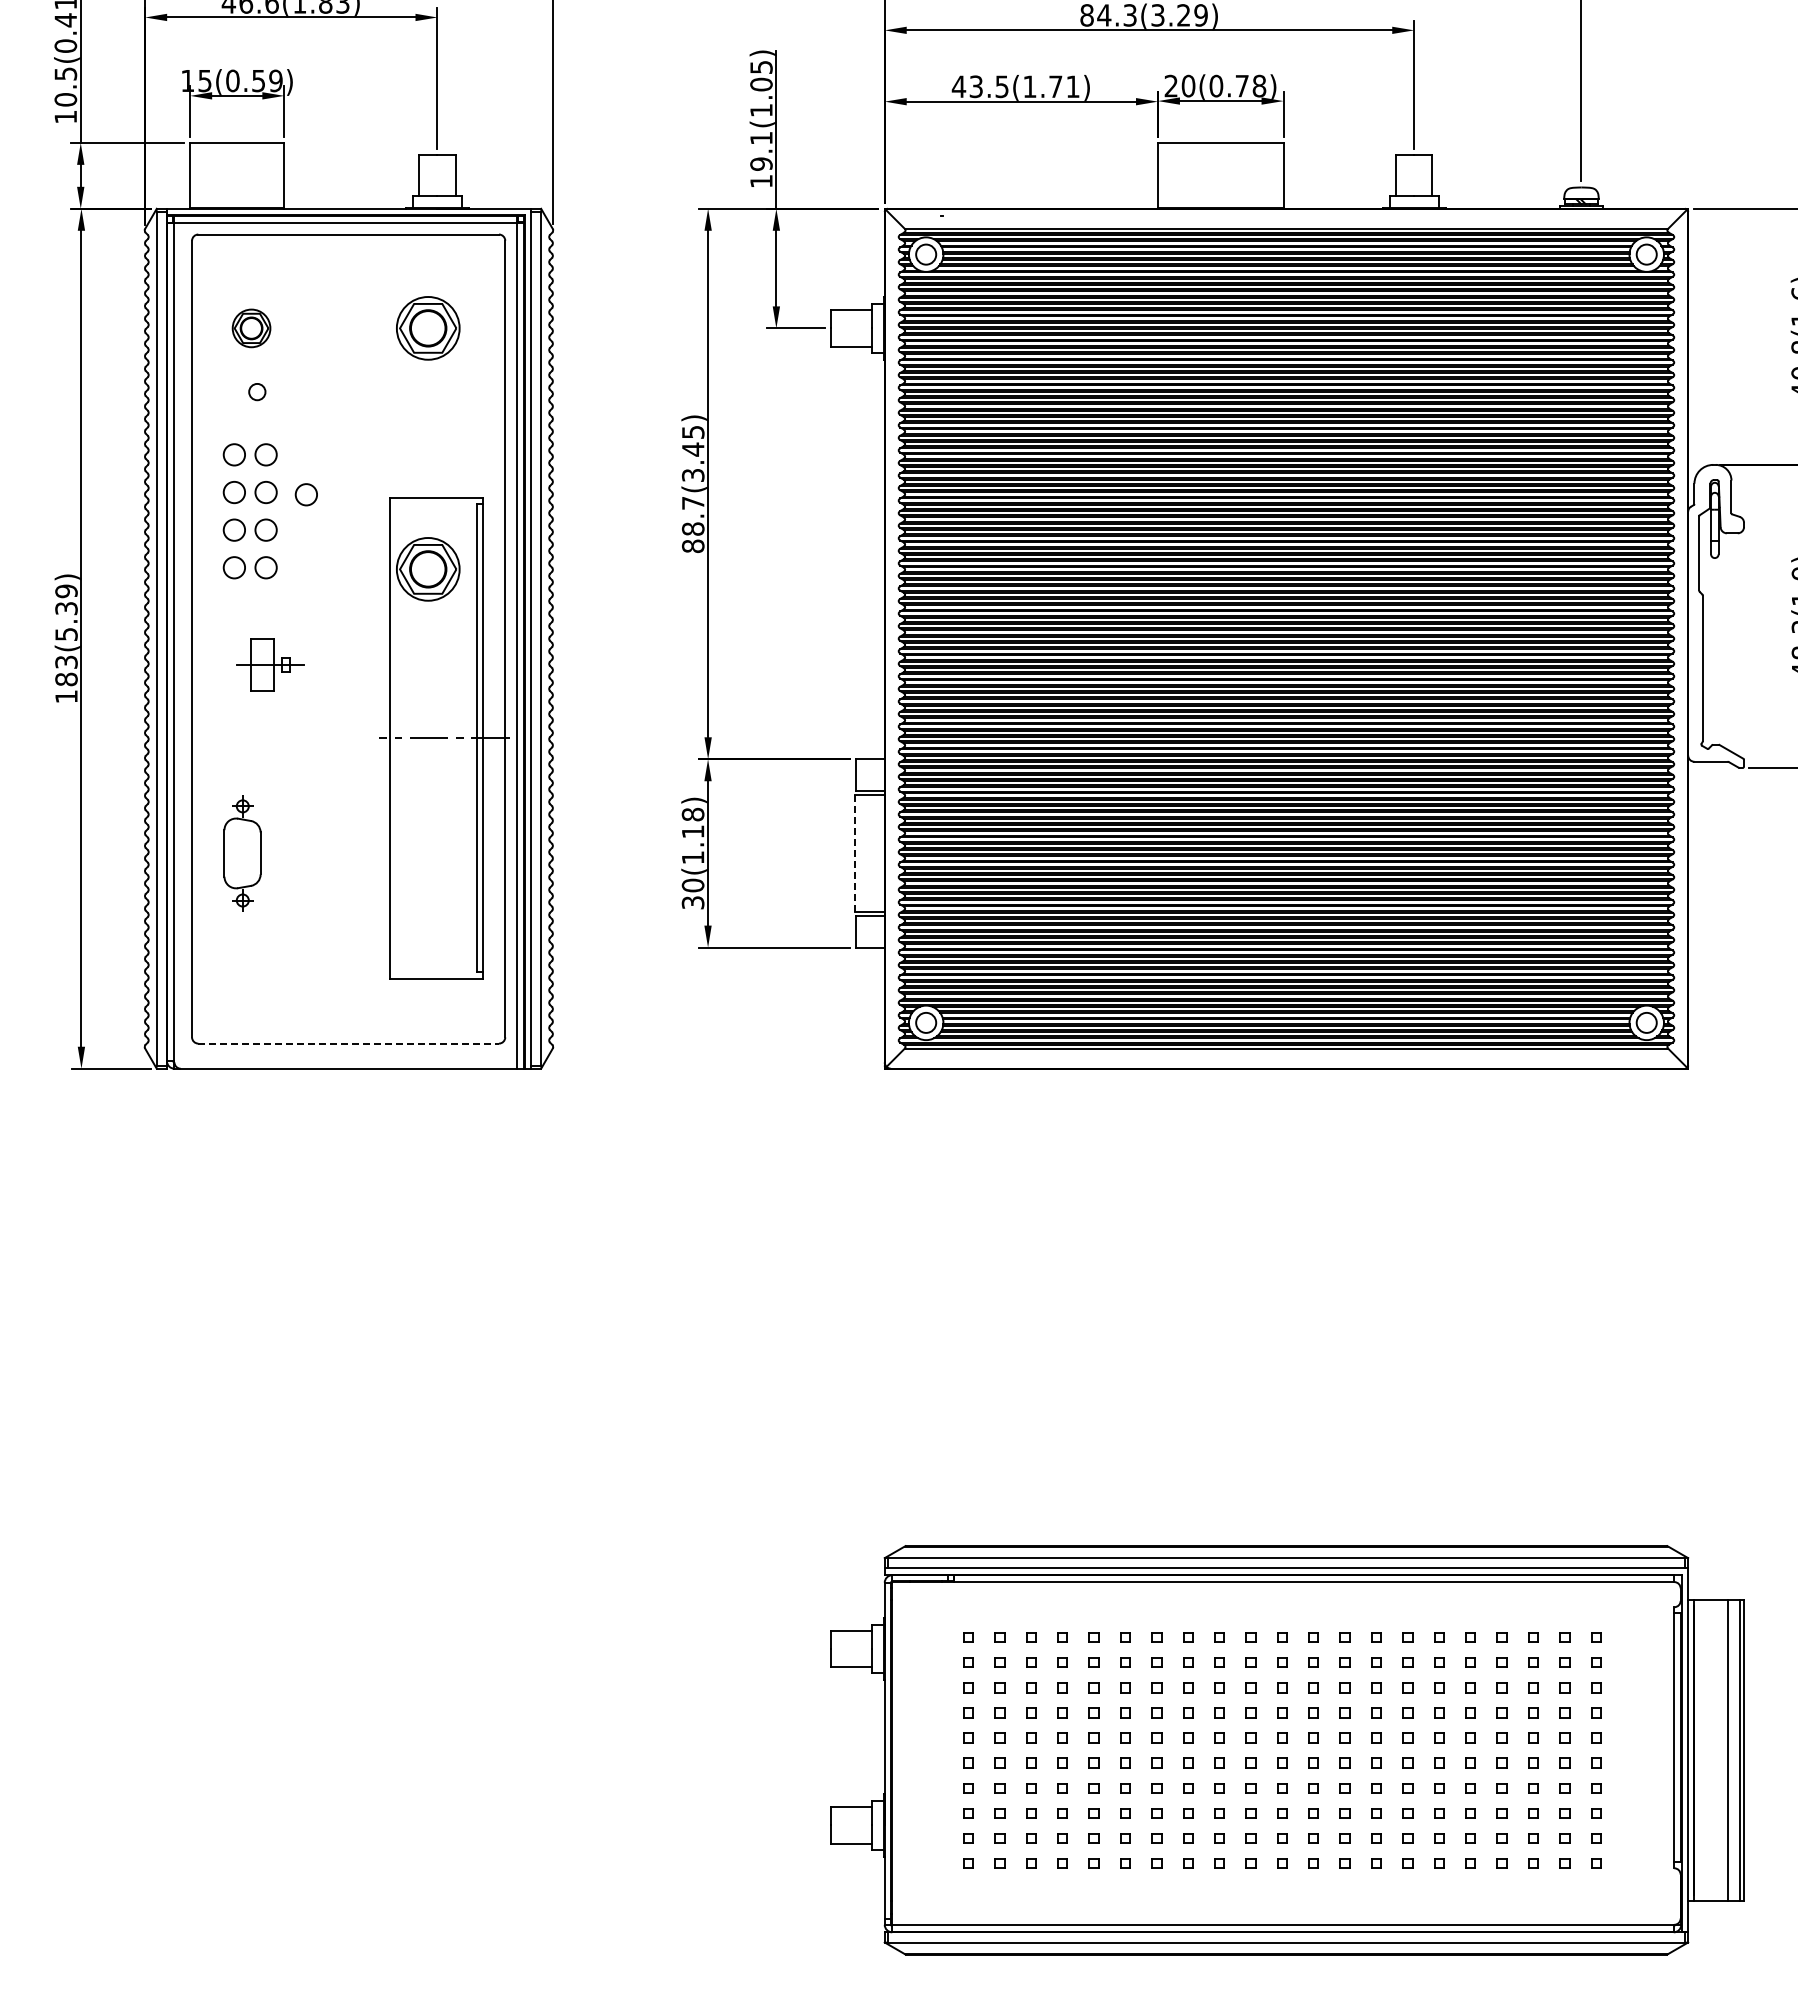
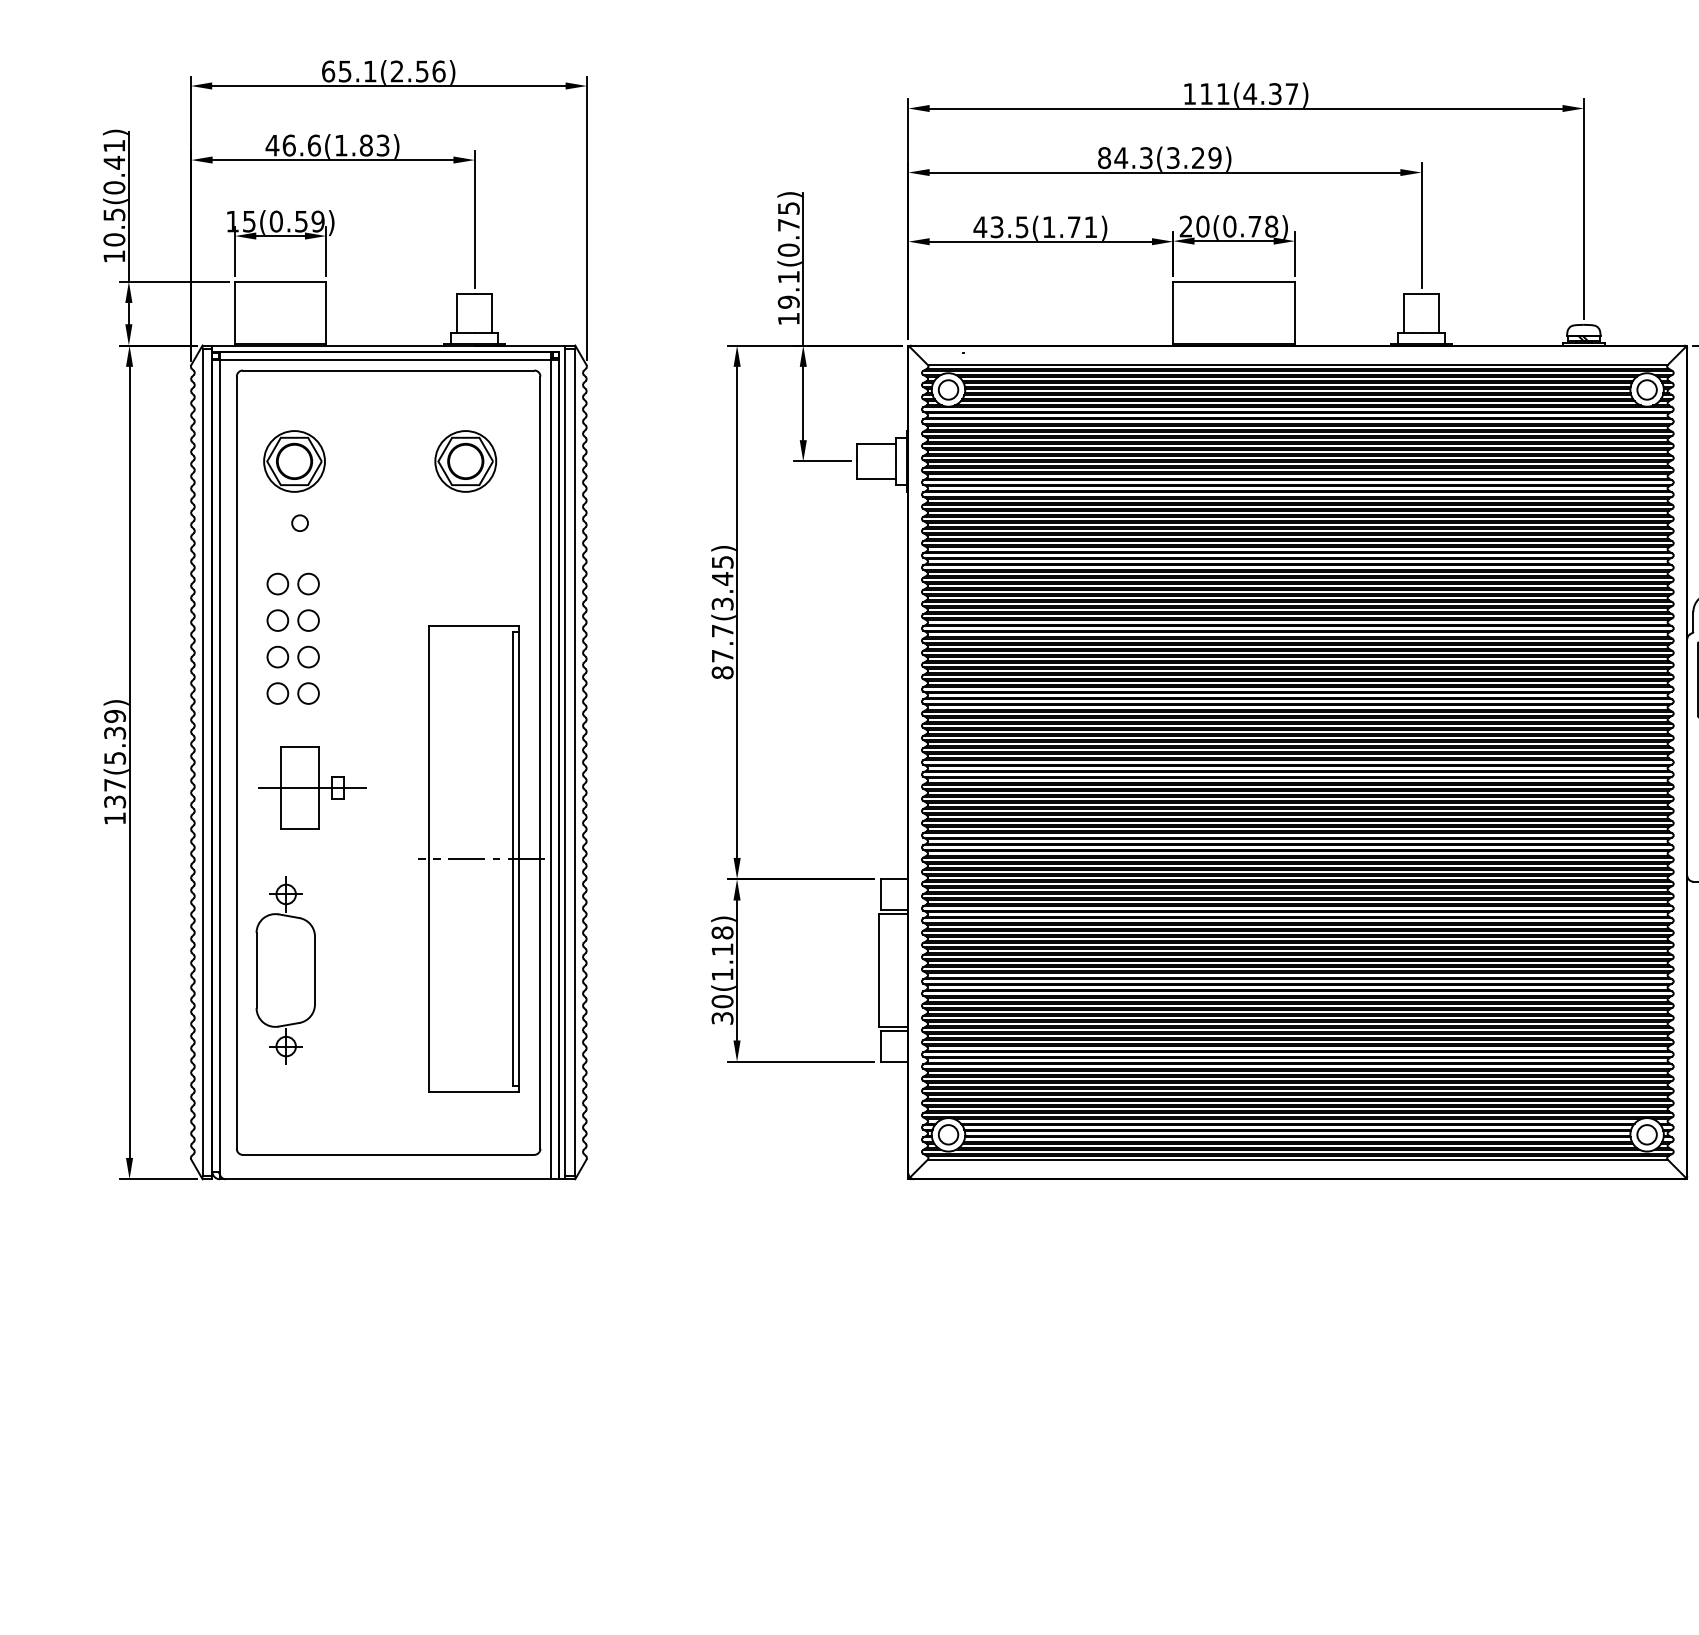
text: (761, 97) -> (788, 237), 19.1(1.05) -> 19.1(0.75)
part: (251, 328) -> (294, 461), size x1.67
circle: (305, 494) -> (346, 622), removed
text: (693, 528) -> (722, 655), 88.7(3.45) -> 87.7(3.45)
part: (428, 569) -> (466, 695), removed
part: (270, 664) -> (312, 787), size x1.67
text: (66, 670) -> (115, 793), 183(5.39) -> 137(5.39)
part: (242, 853) -> (285, 970), size x1.67
line: (854, 853) -> (879, 970), dashed -> solid
line: (349, 1043) -> (389, 1154), dashed -> solid

